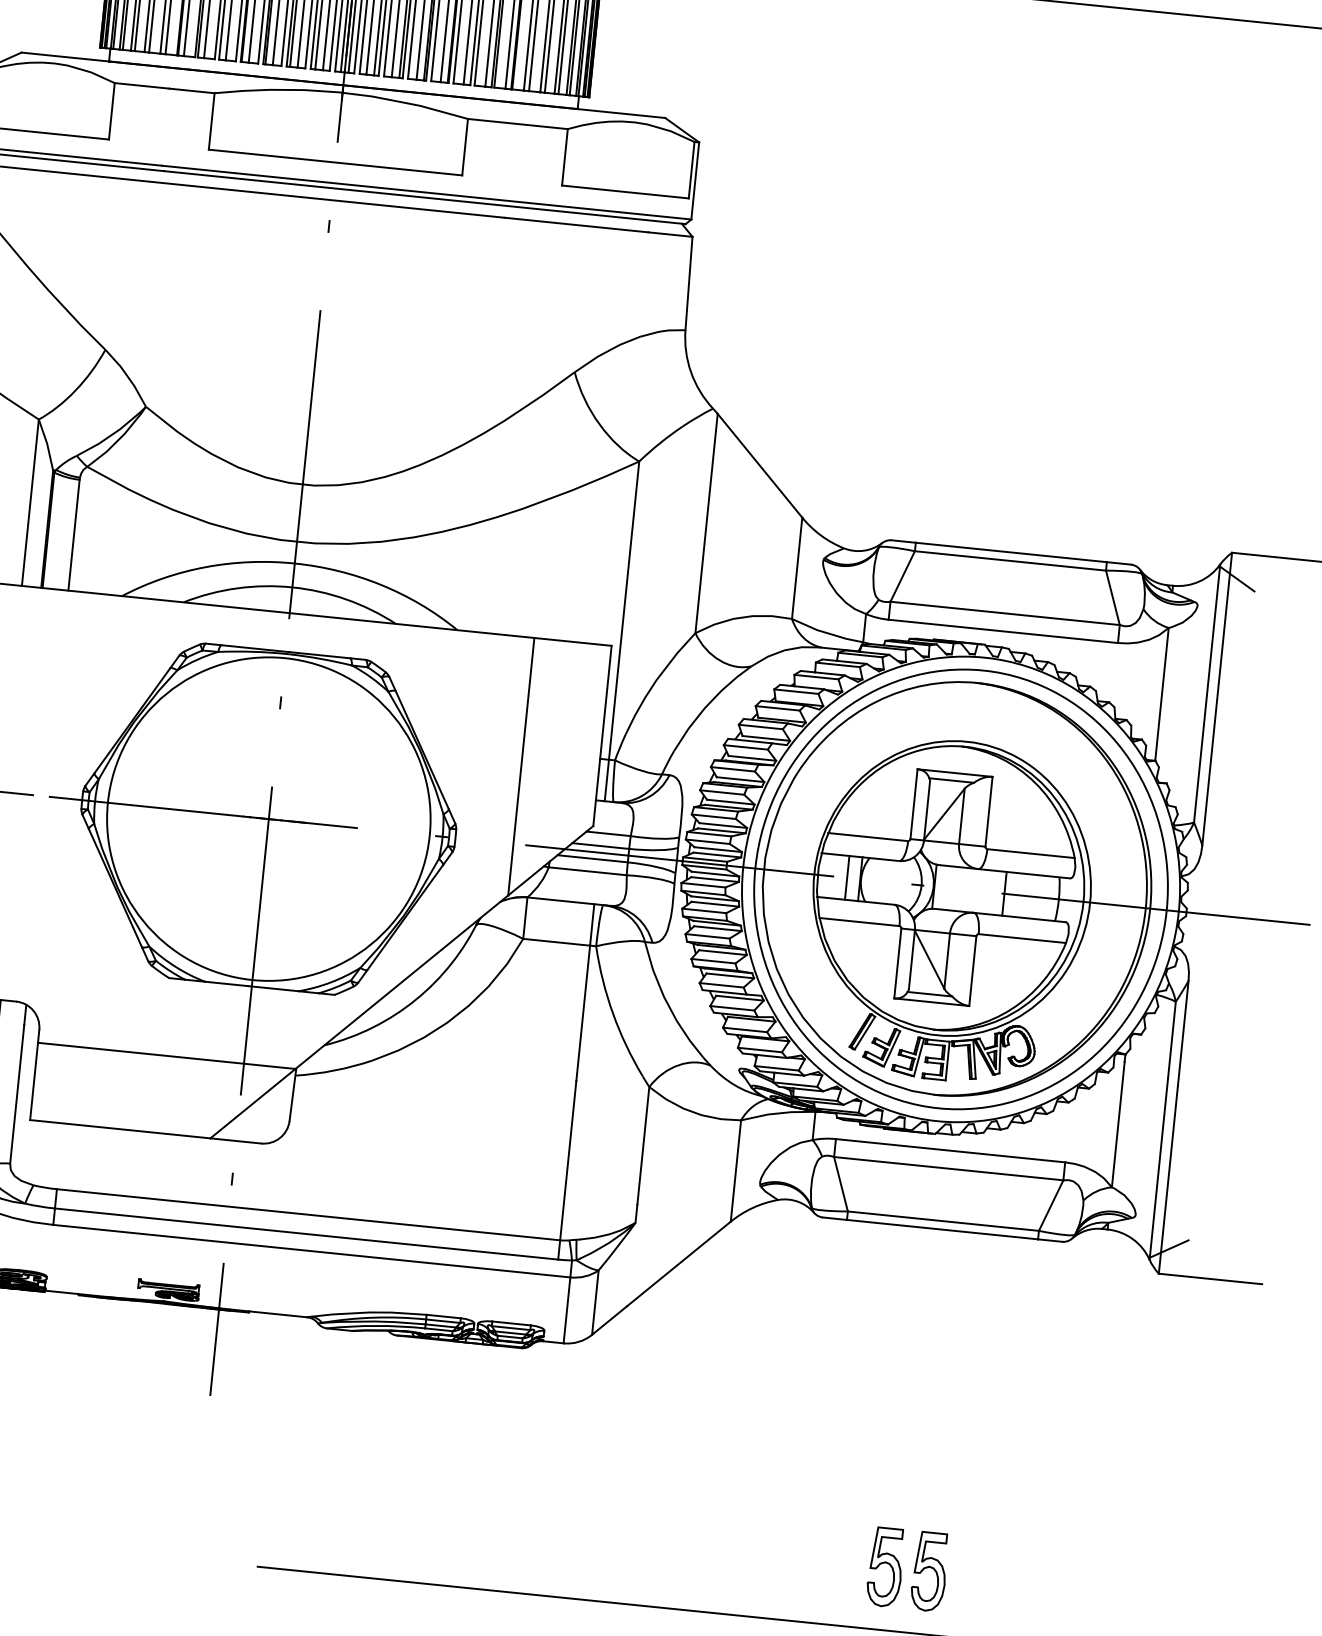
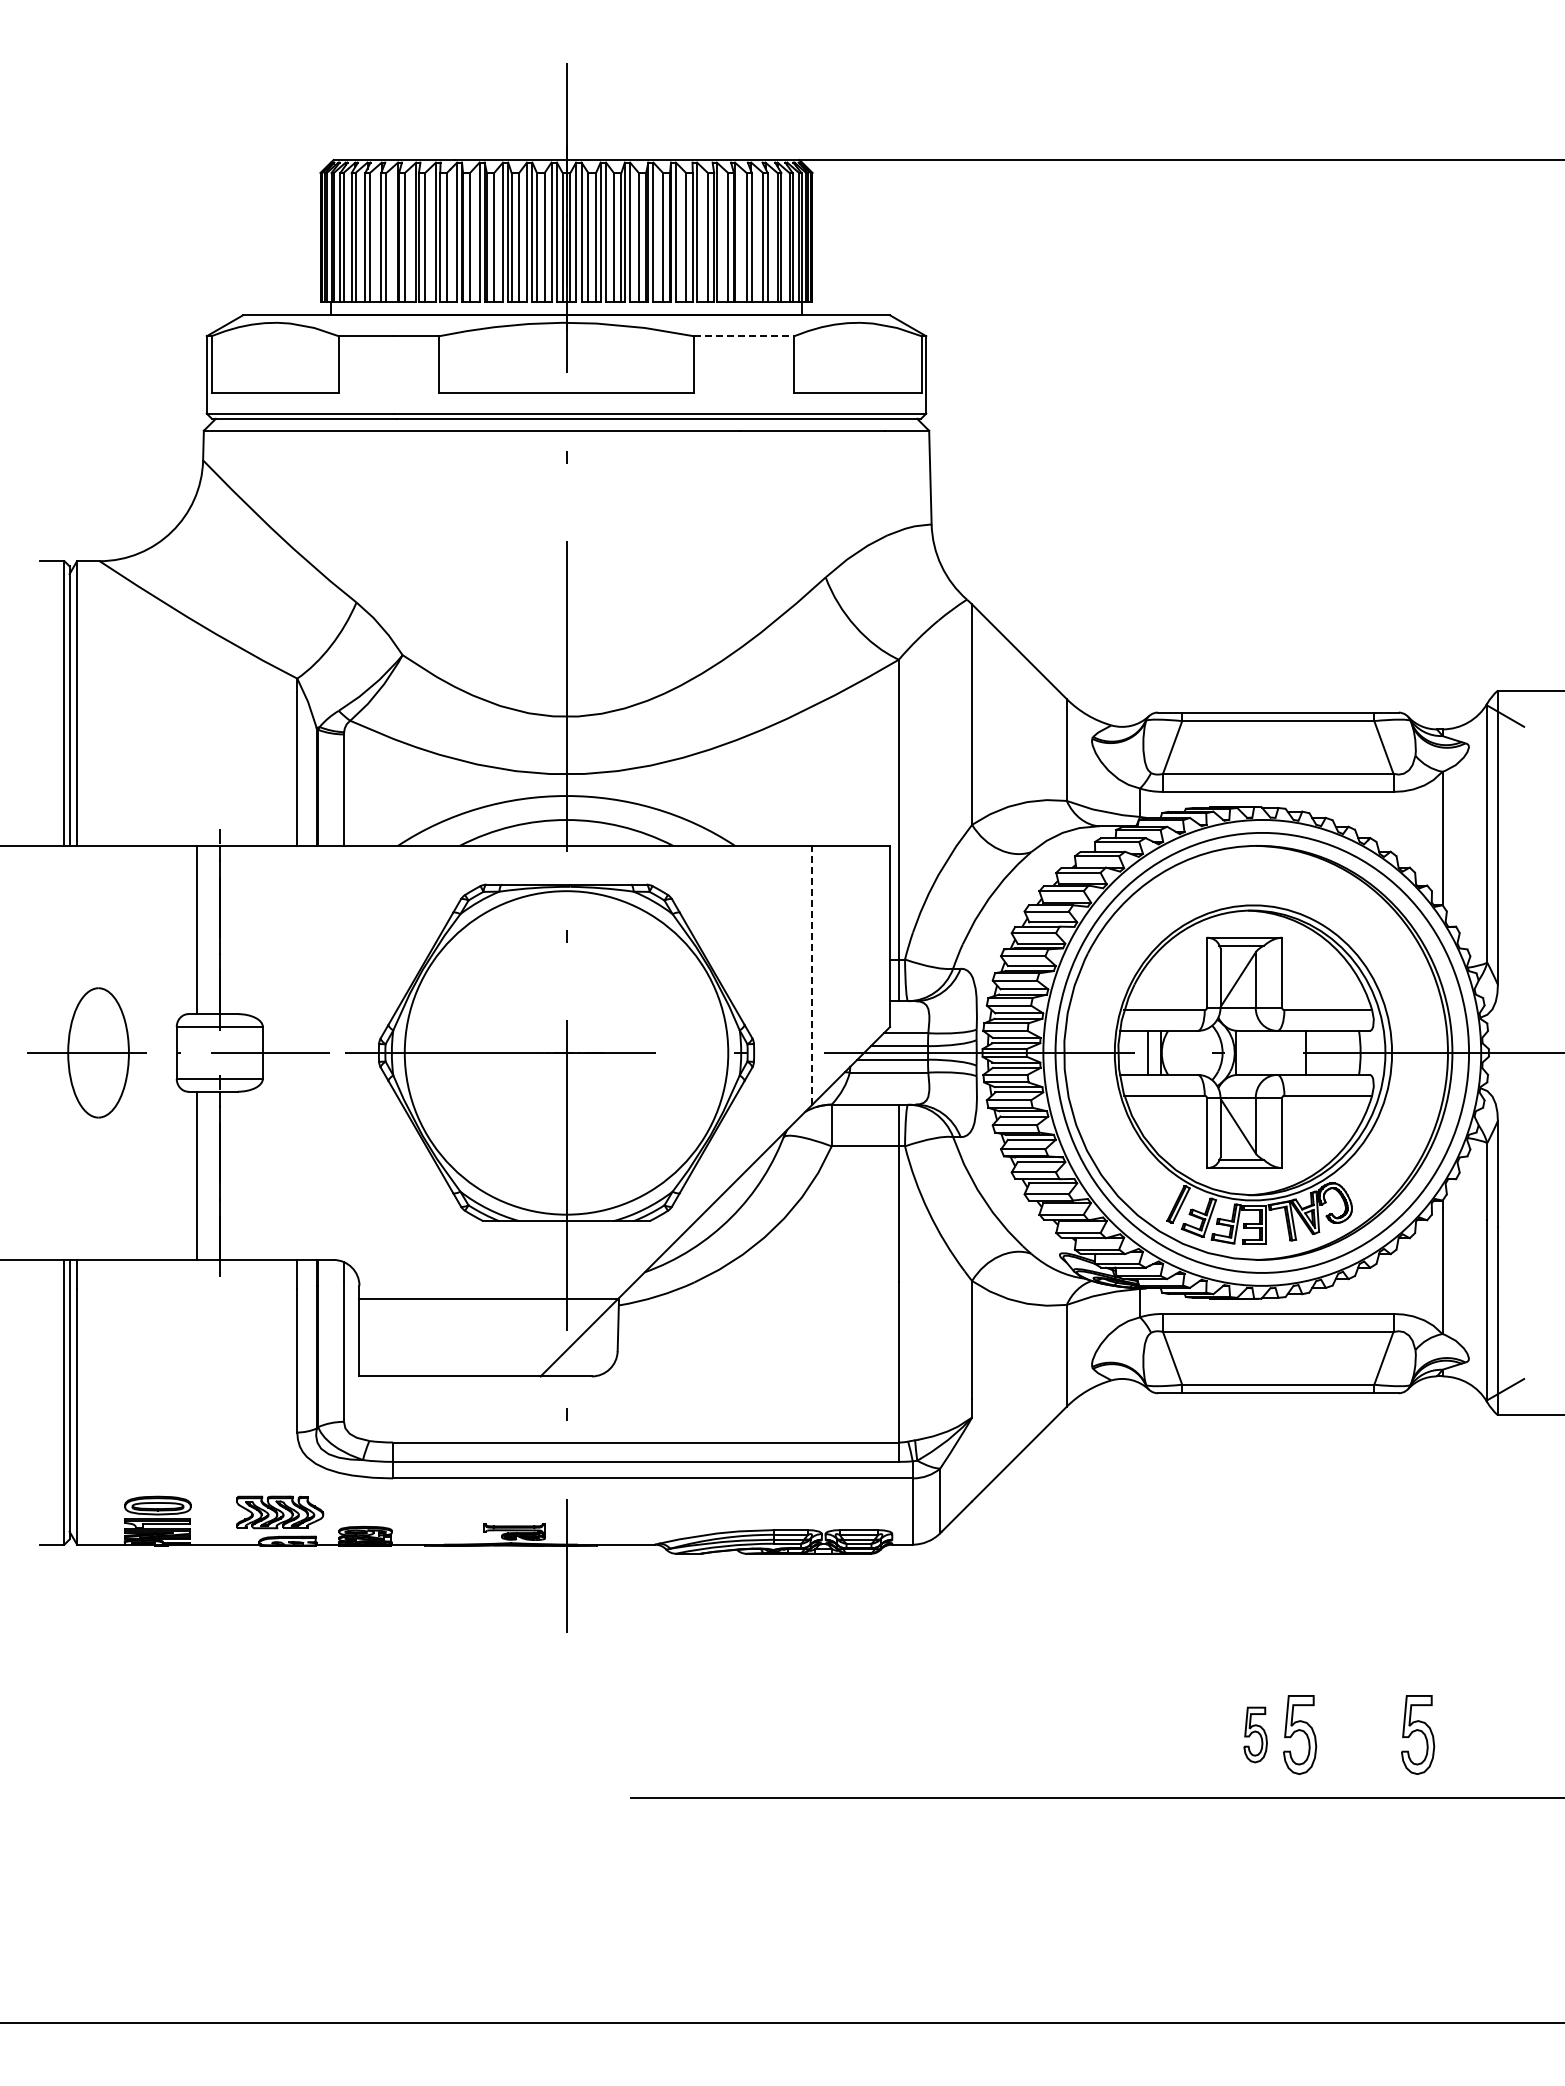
line: (518, 124) -> (744, 336), solid -> dashed
line: (521, 765) -> (812, 974), solid -> dashed
part: (885, 1566) -> (1255, 1734), size x0.7
part: (1047, 1583) -> (1418, 1734), added

